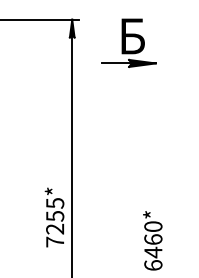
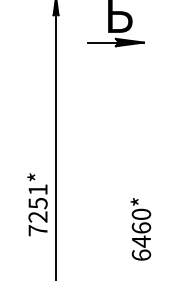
text: (55, 203) -> (38, 190), 7255* -> 7251*

